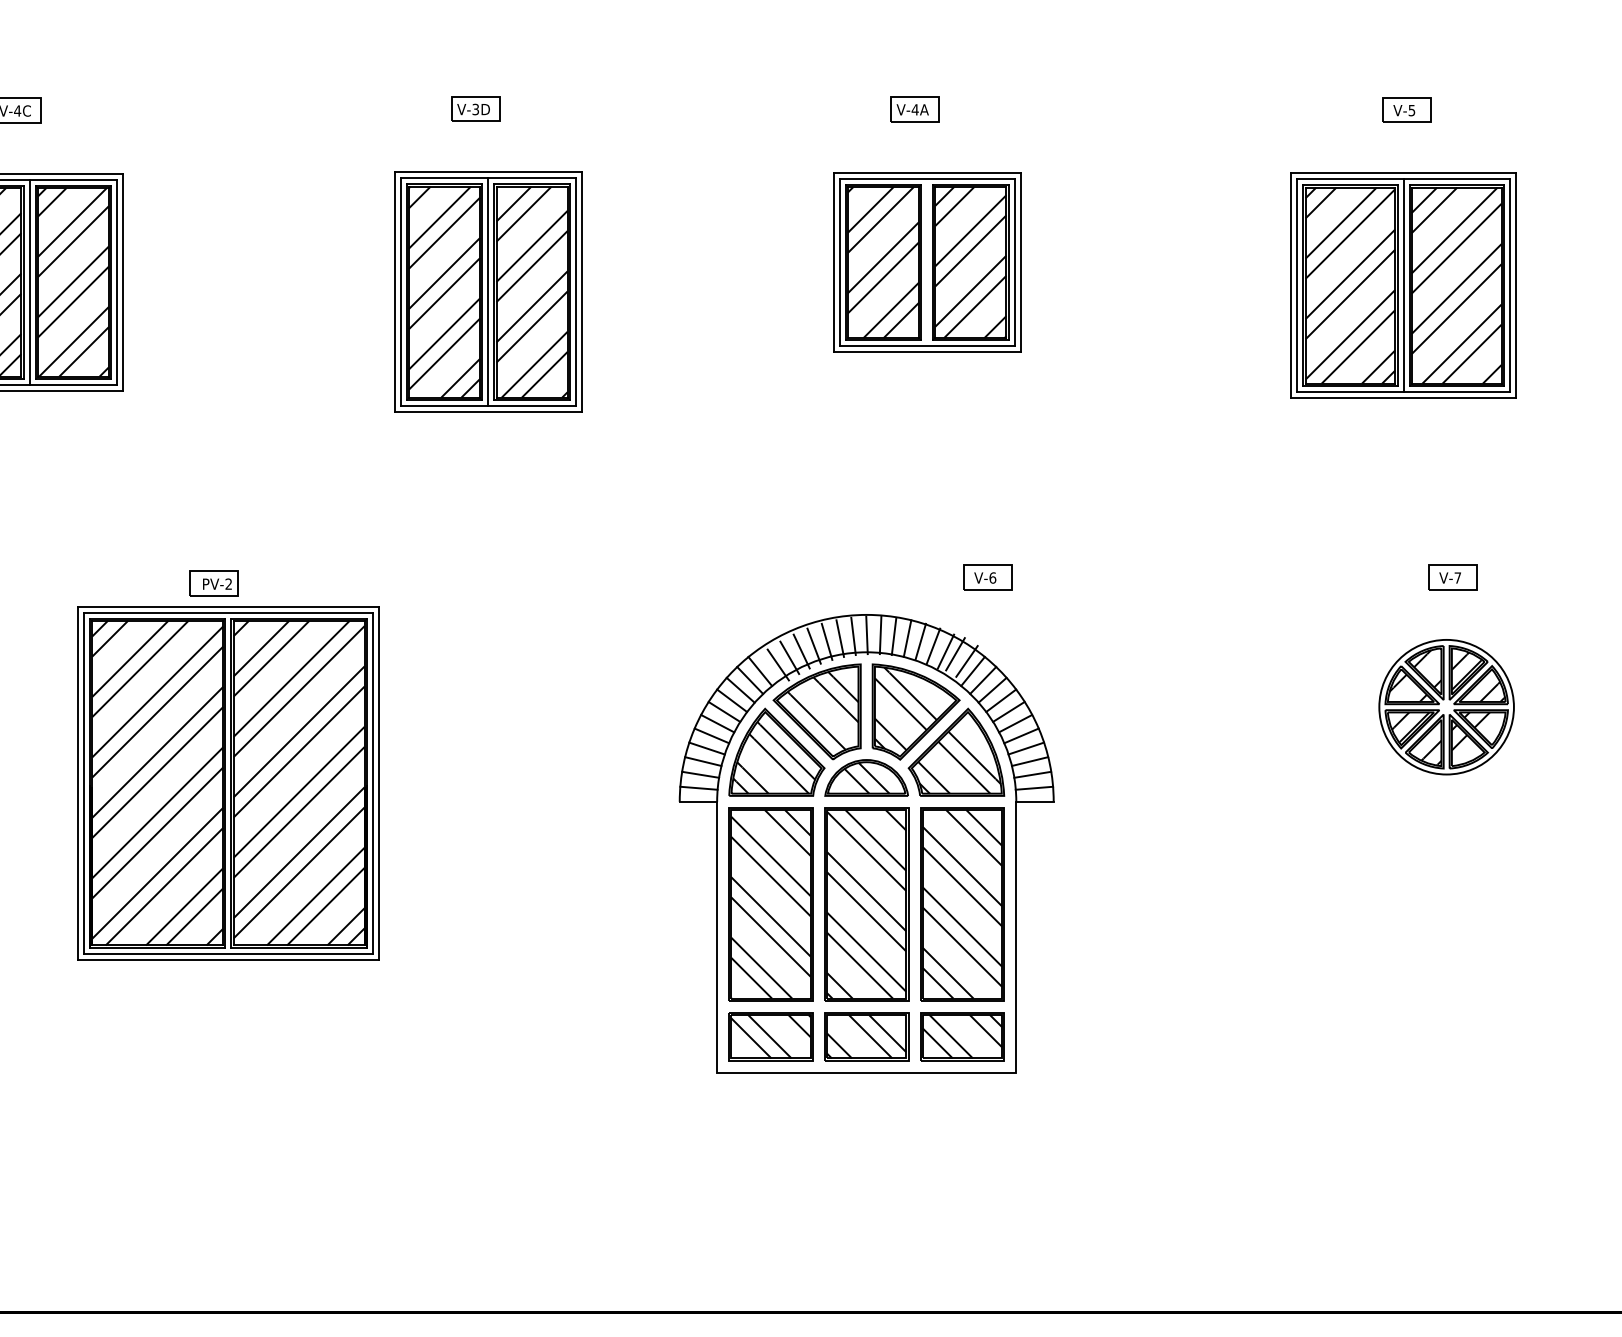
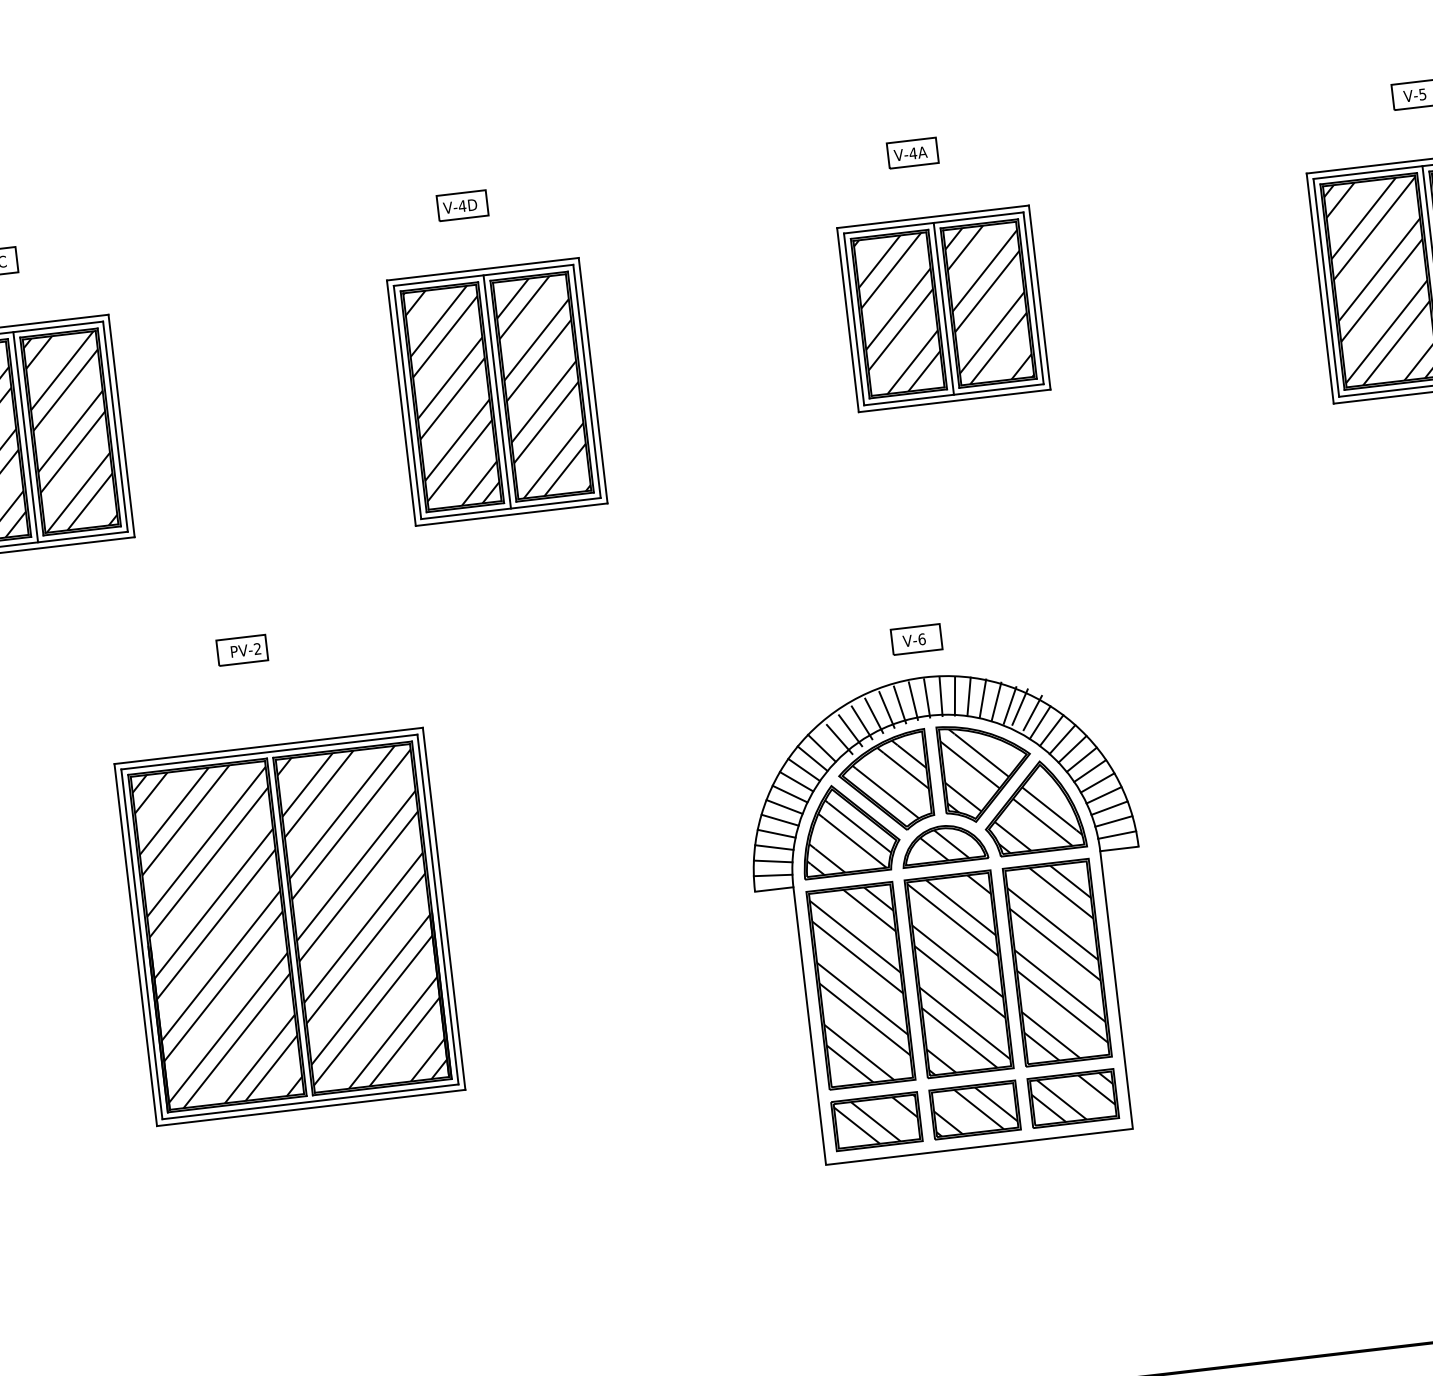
text: (475, 109) -> (462, 206), V-3D -> V-4D
line: (927, 262) -> (944, 308), added
part: (987, 577) -> (916, 639), moved
part: (213, 583) -> (241, 650), moved

